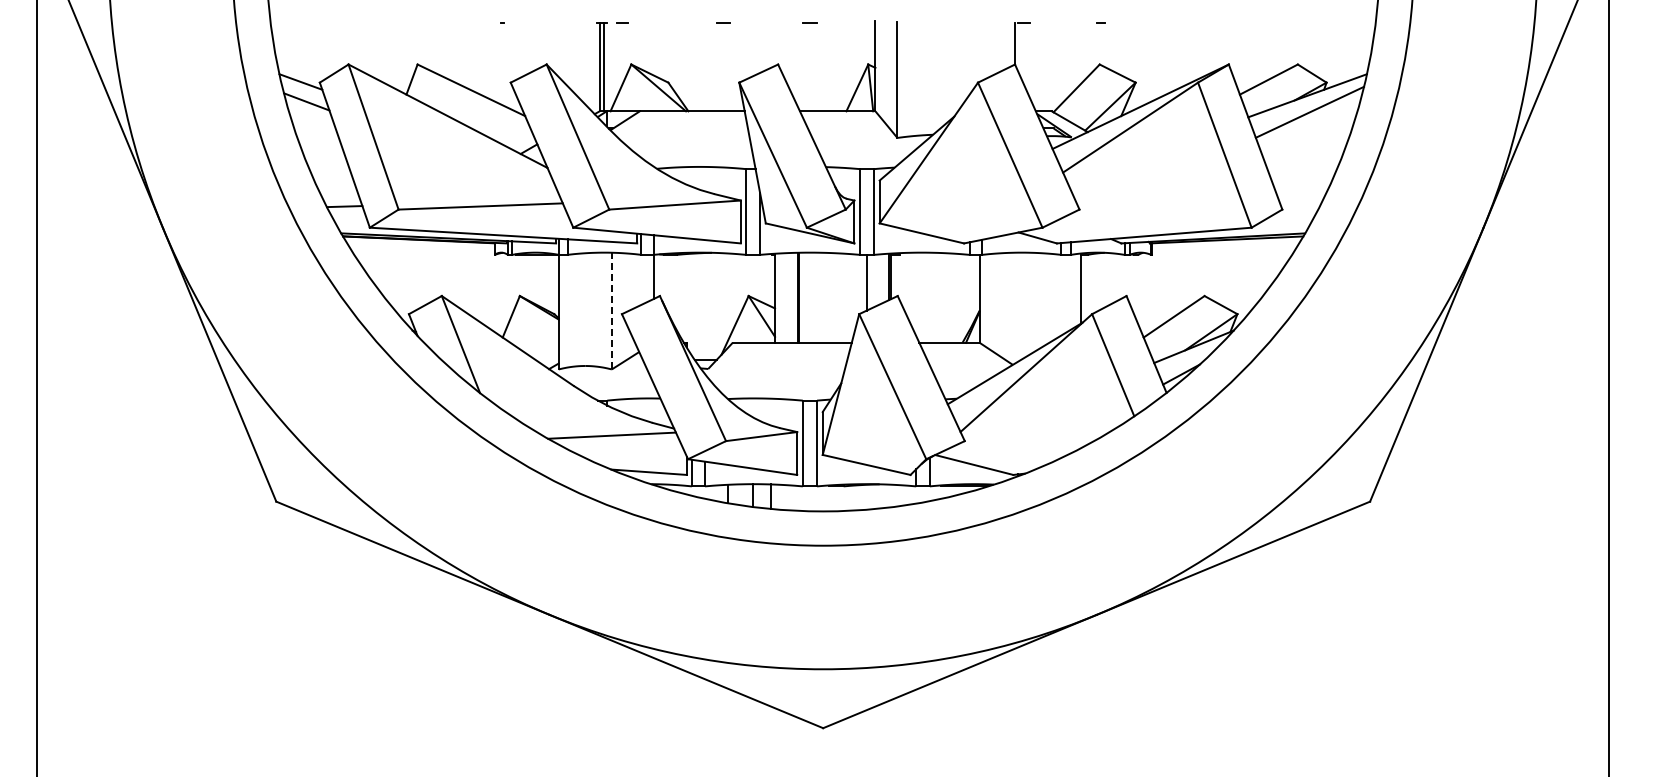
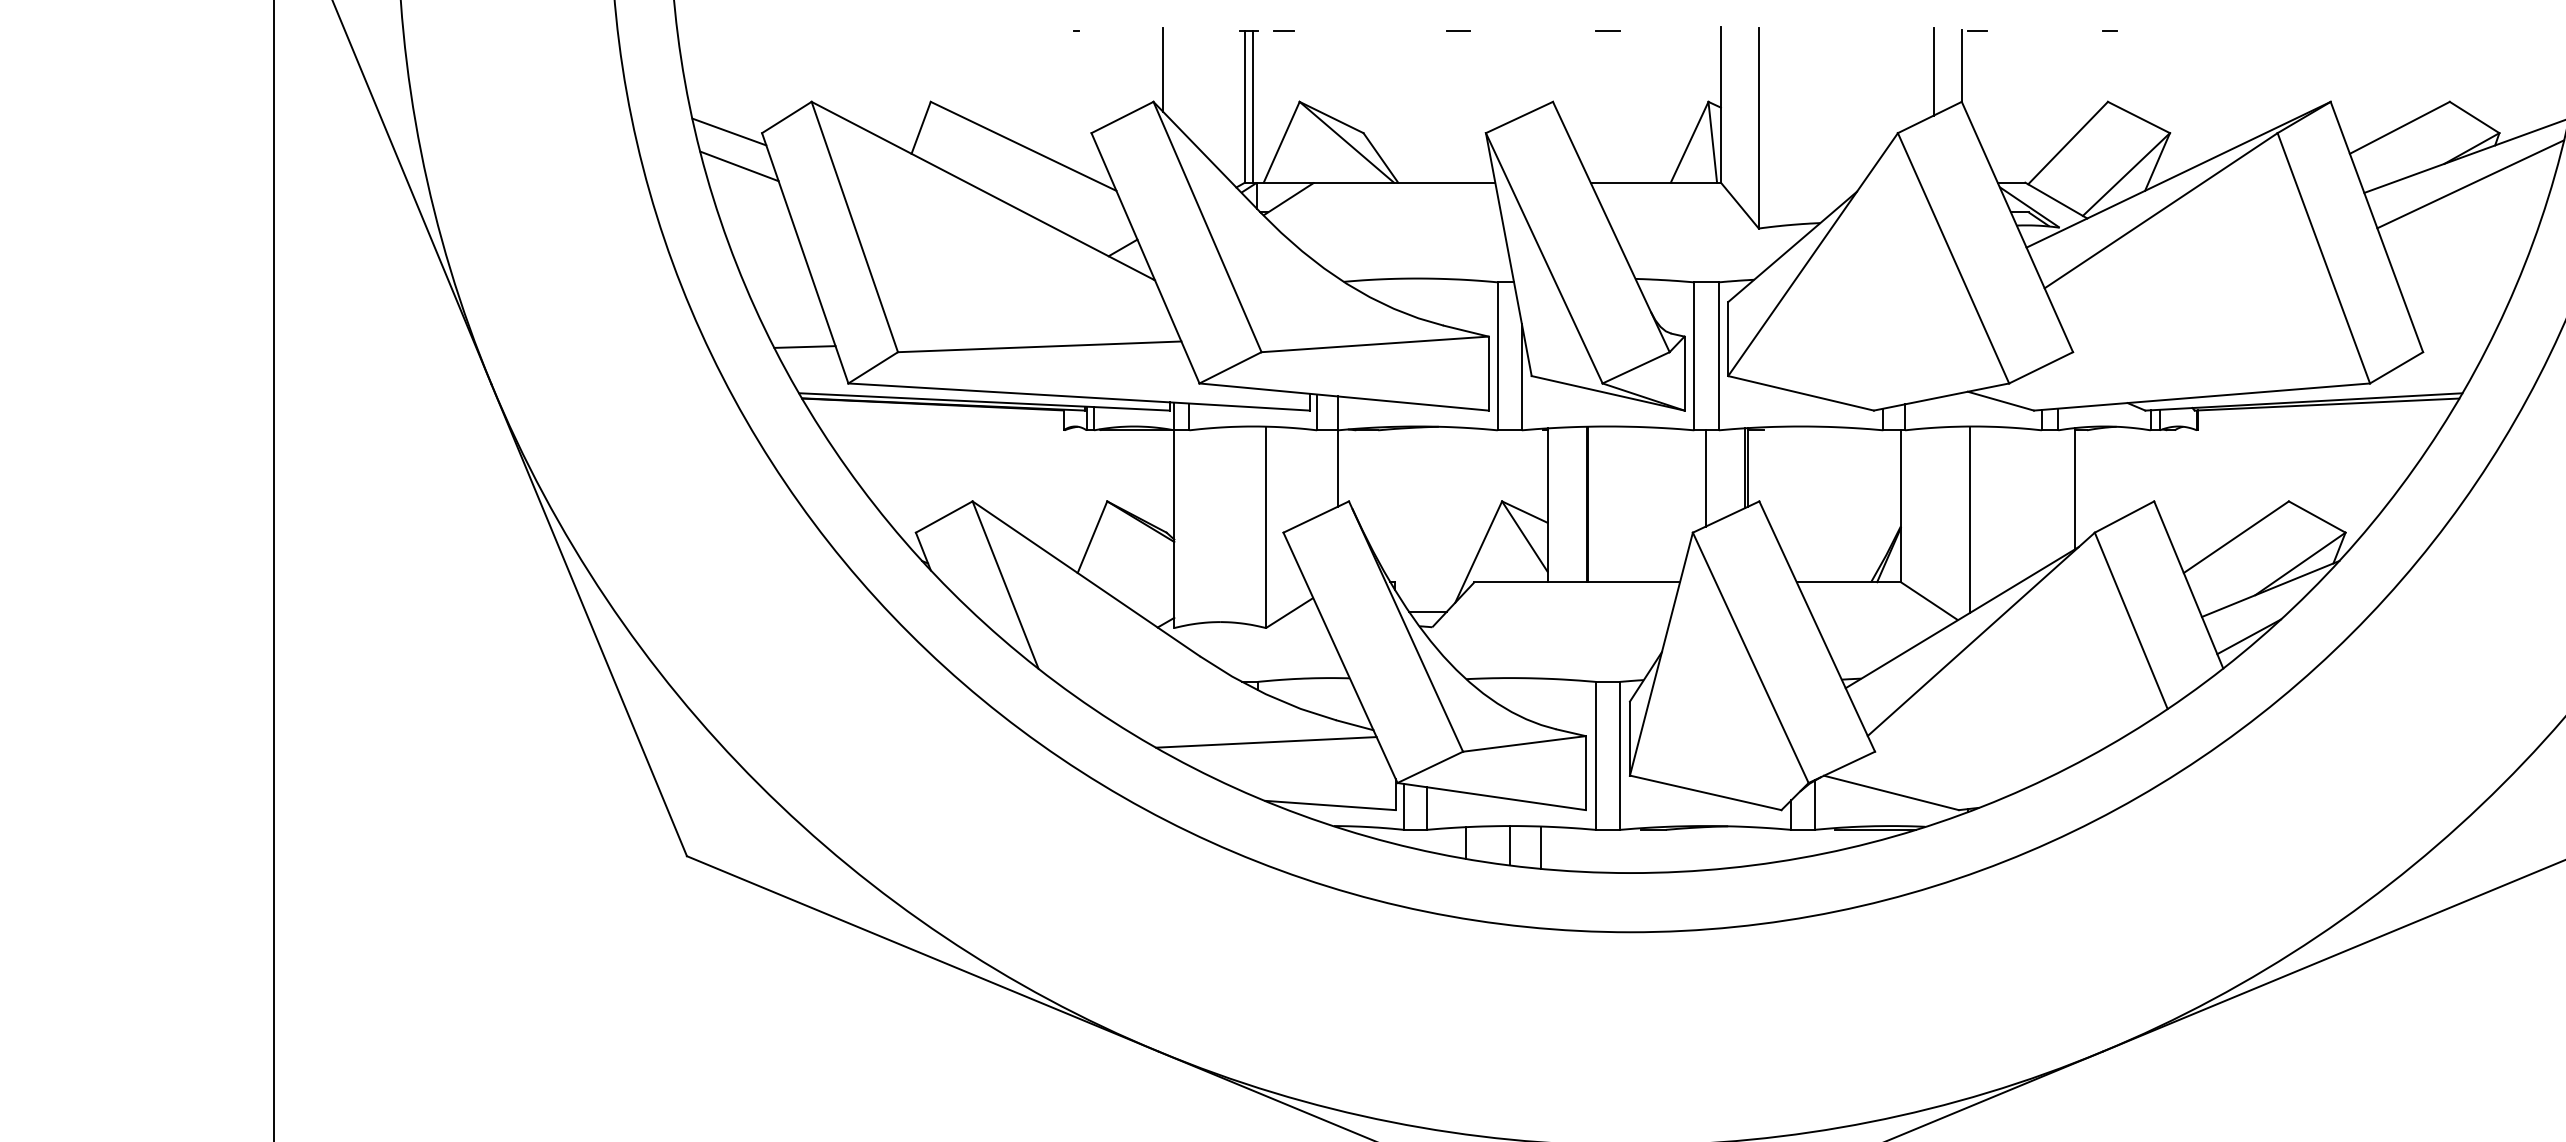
line: (552, 45) -> (1163, 69), added
line: (998, 46) -> (1933, 70), added
line: (1019, 306) -> (1969, 519), added
line: (611, 310) -> (1265, 526), dashed -> solid

